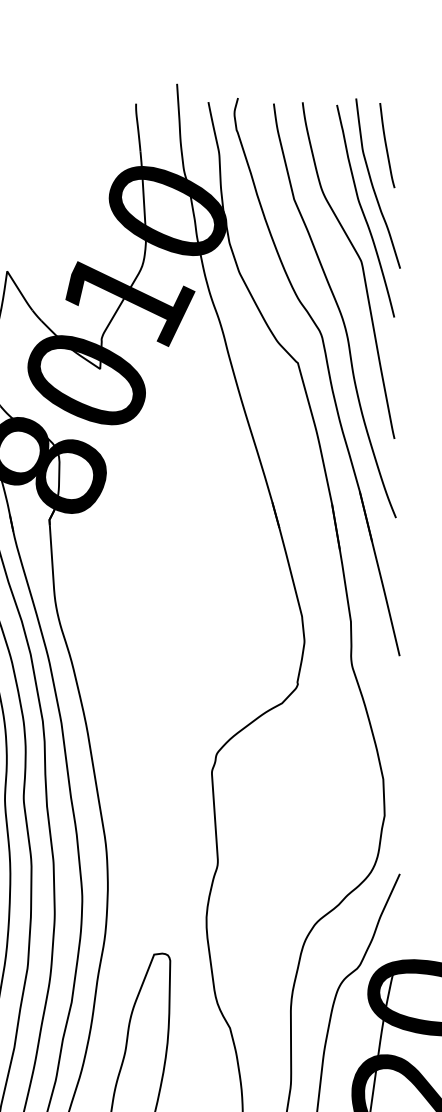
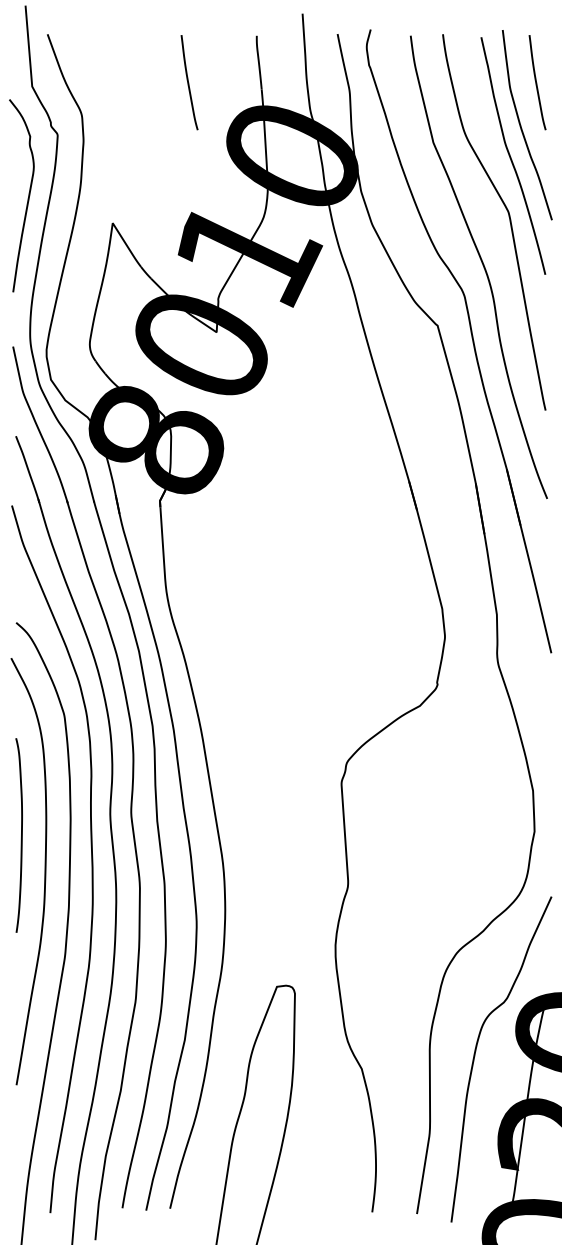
curve: (75, 145) -> (189, 82), added

